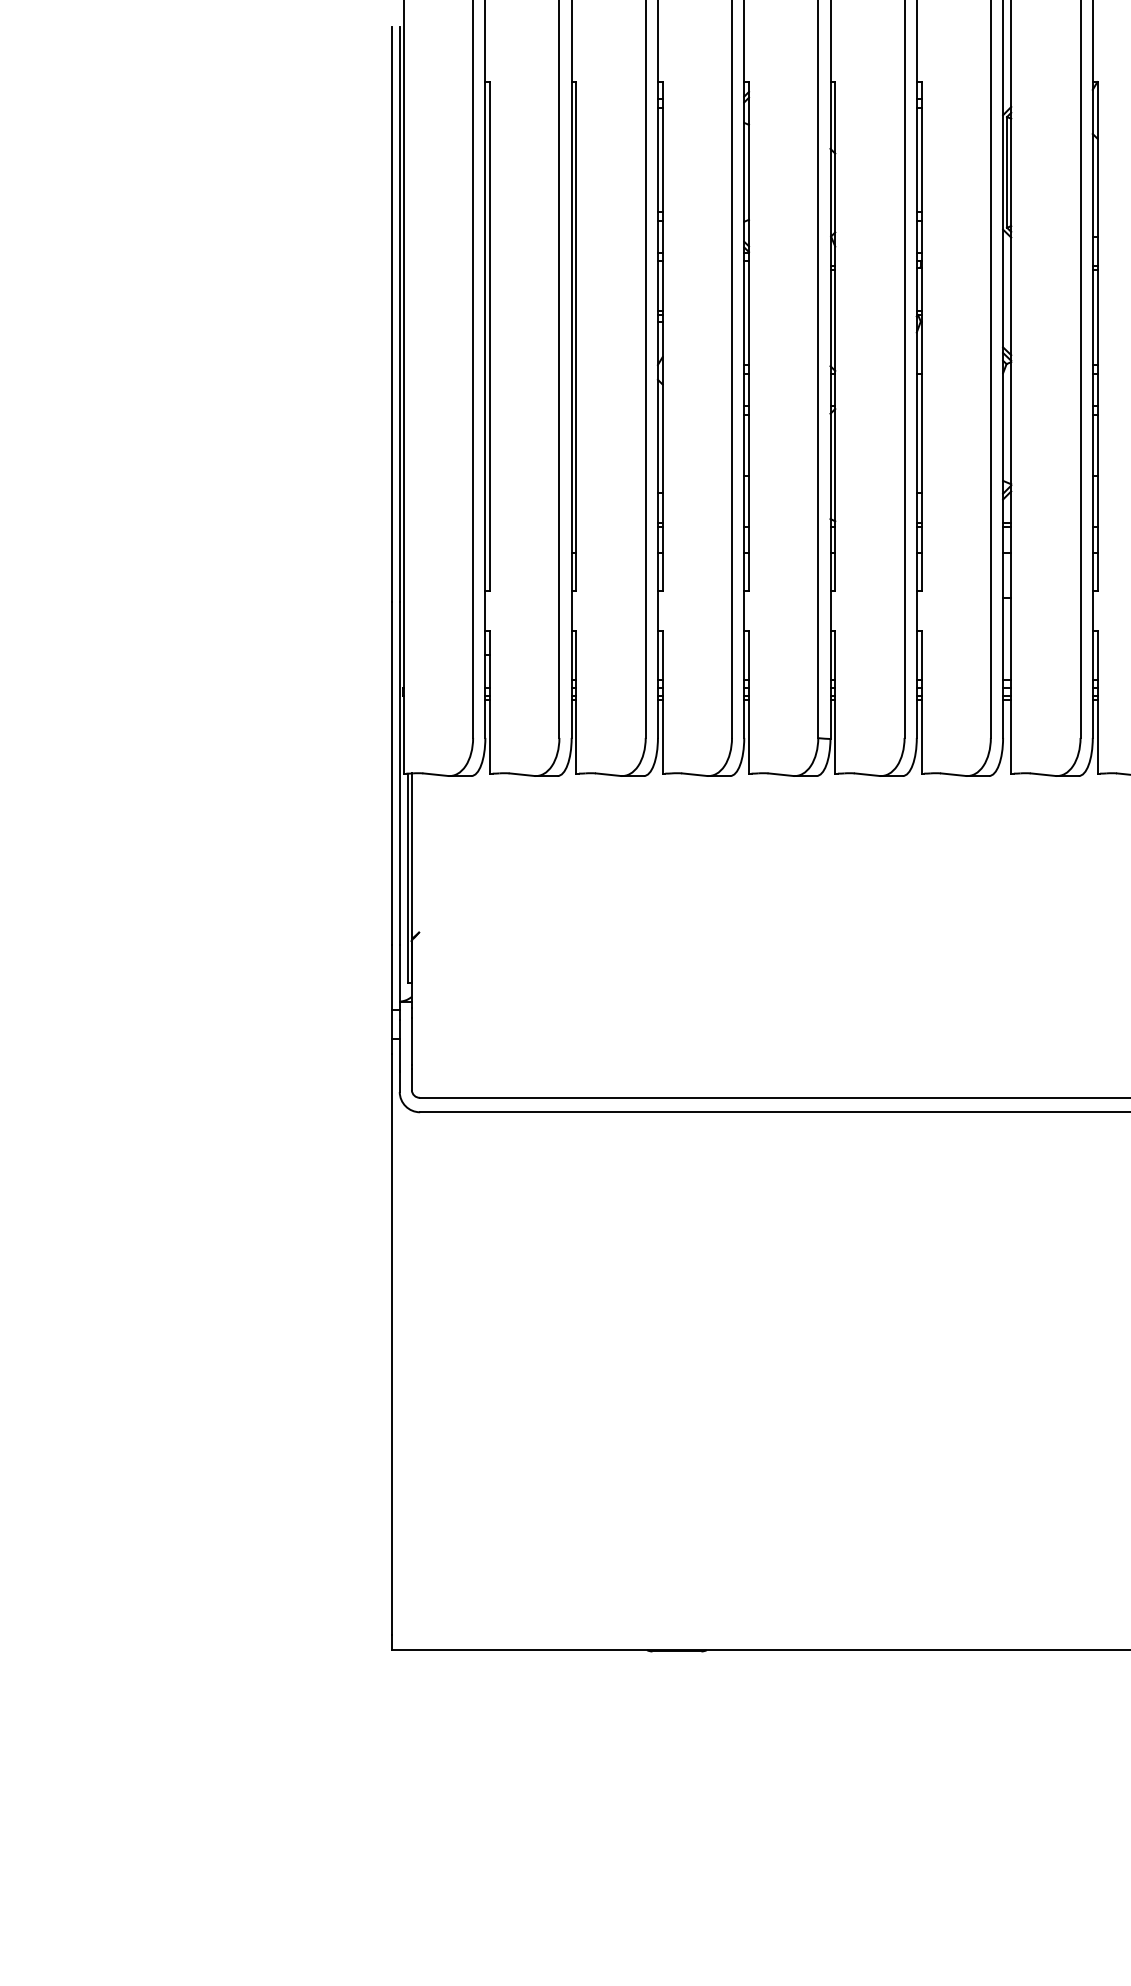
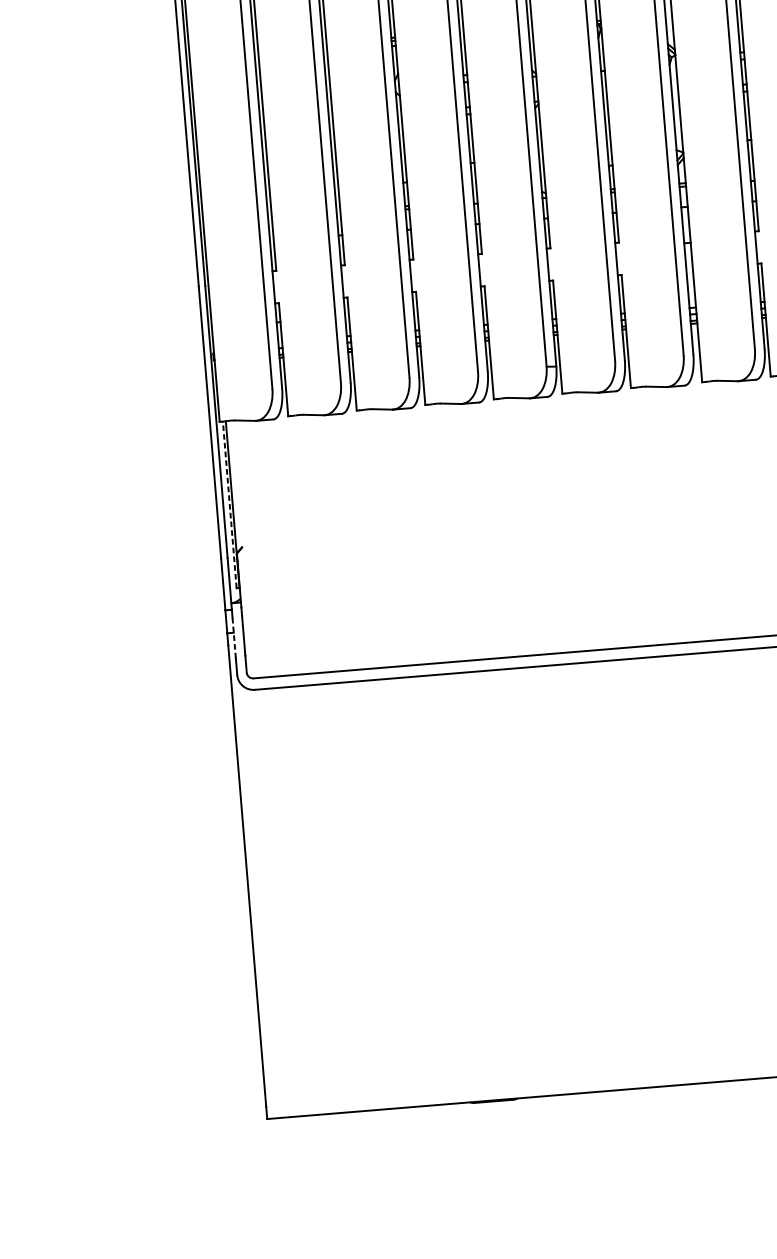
line: (407, 878) -> (229, 504), solid -> dashed
line: (399, 1045) -> (234, 638), solid -> dashed

